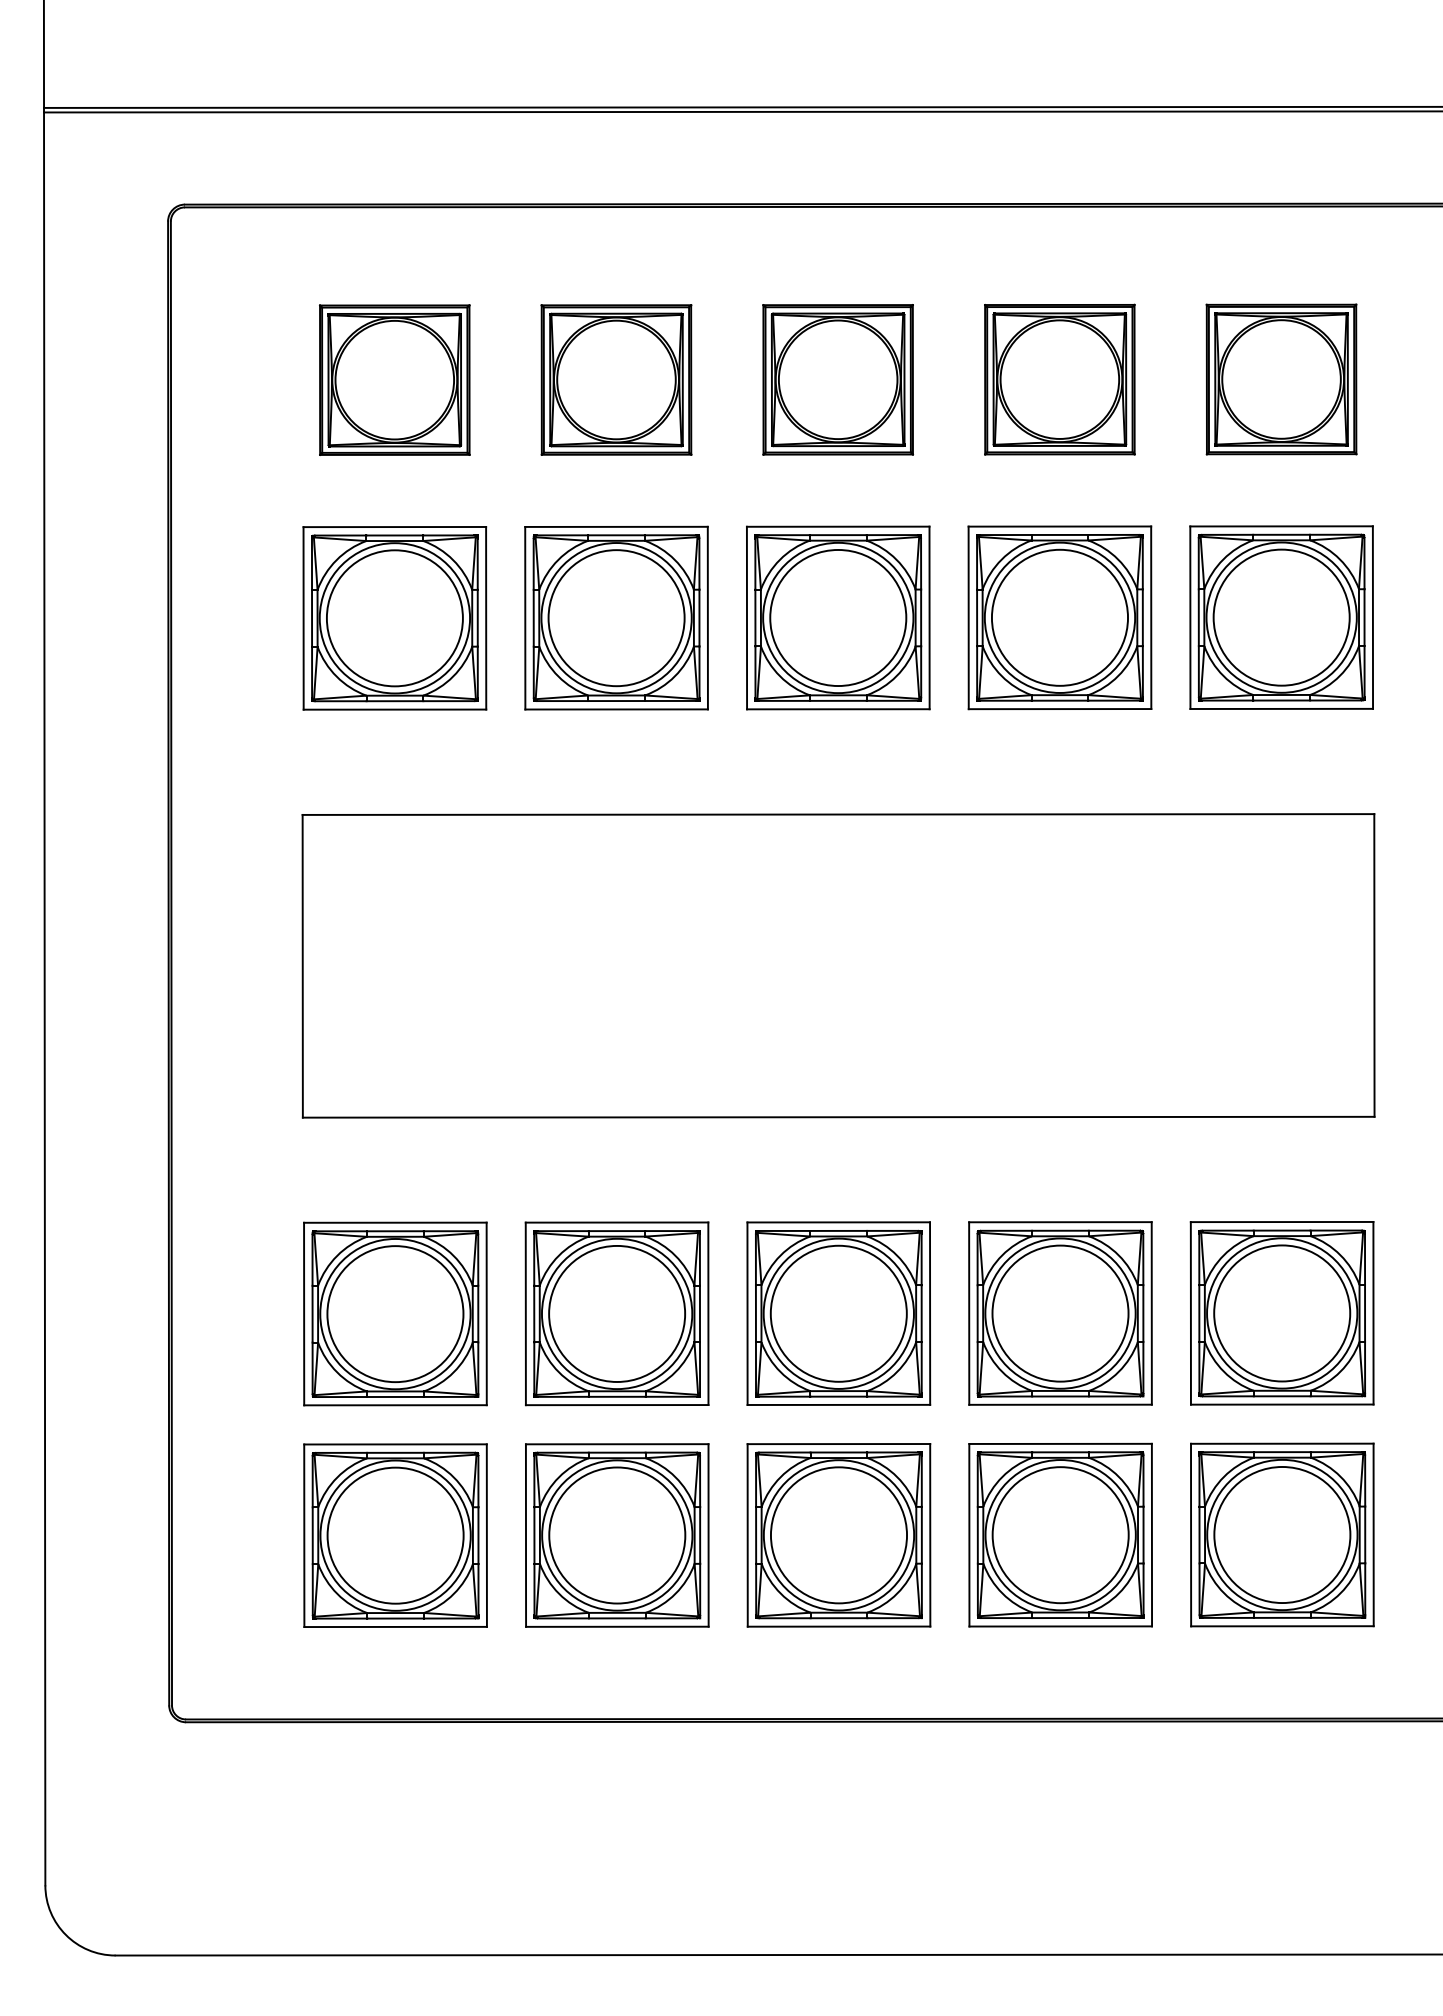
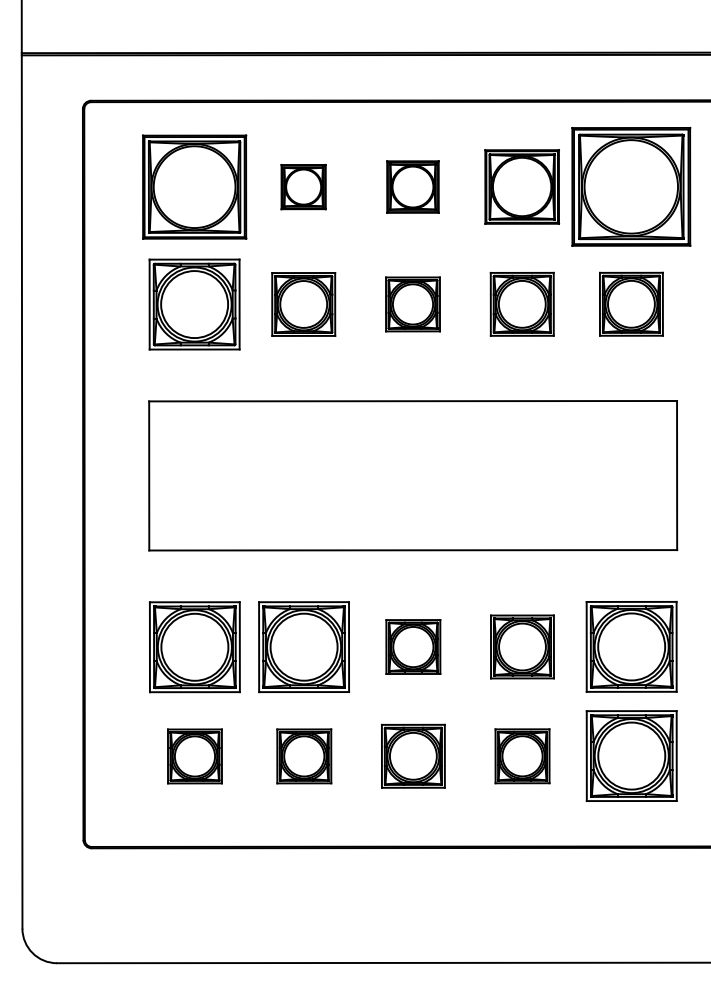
part: (615, 378) -> (303, 186), size x0.6
part: (837, 378) -> (412, 186), size x0.7
part: (1281, 378) -> (631, 186), size x1.6
part: (394, 380) -> (194, 187), size x1.4
part: (615, 618) -> (303, 304), size x0.7
part: (837, 618) -> (412, 304), size x0.6
part: (1060, 618) -> (522, 304), size x0.7
part: (1281, 618) -> (631, 304), size x0.7
part: (839, 1312) -> (413, 646), size x0.6
part: (1060, 1312) -> (522, 646), size x0.7
part: (394, 1535) -> (194, 756), size x0.6
part: (617, 1535) -> (304, 756), size x0.6
part: (839, 1535) -> (413, 756), size x0.7
part: (1060, 1535) -> (522, 756), size x0.6

